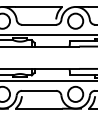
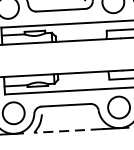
line: (38, 108) -> (66, 130), solid -> dashed

